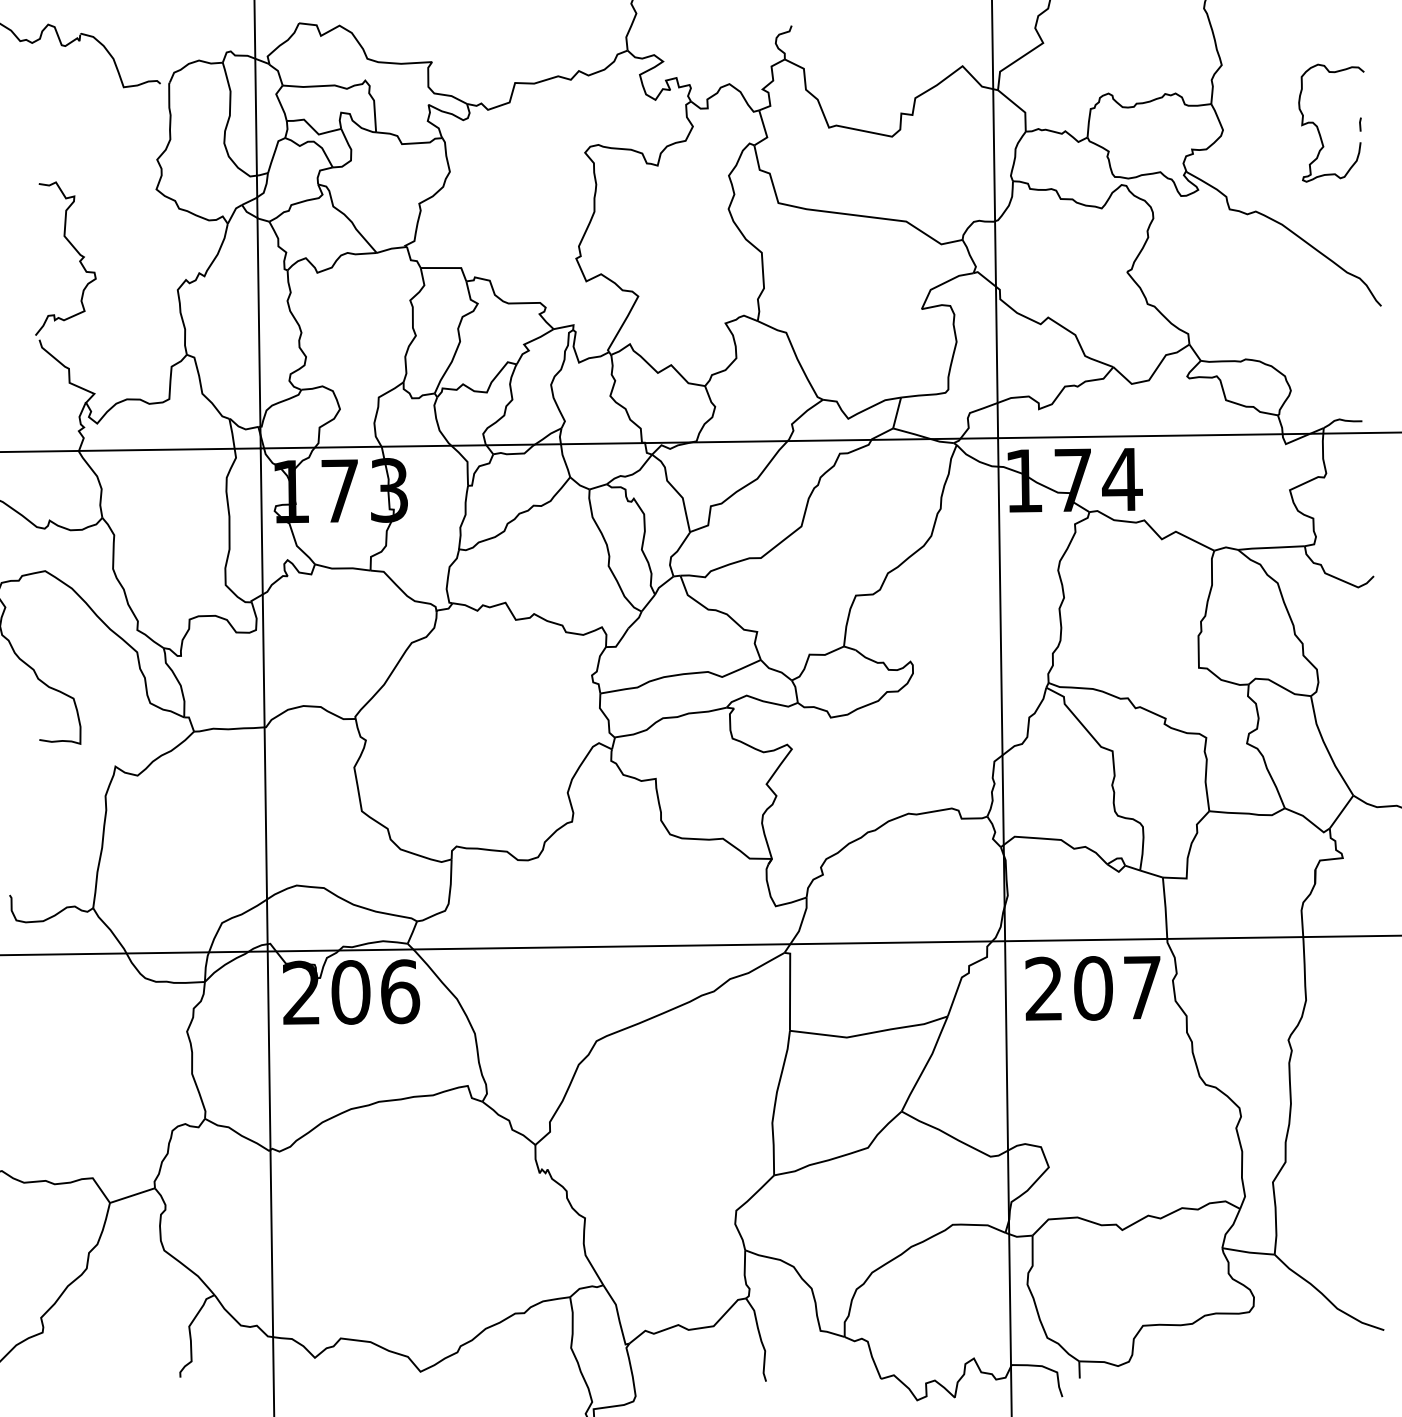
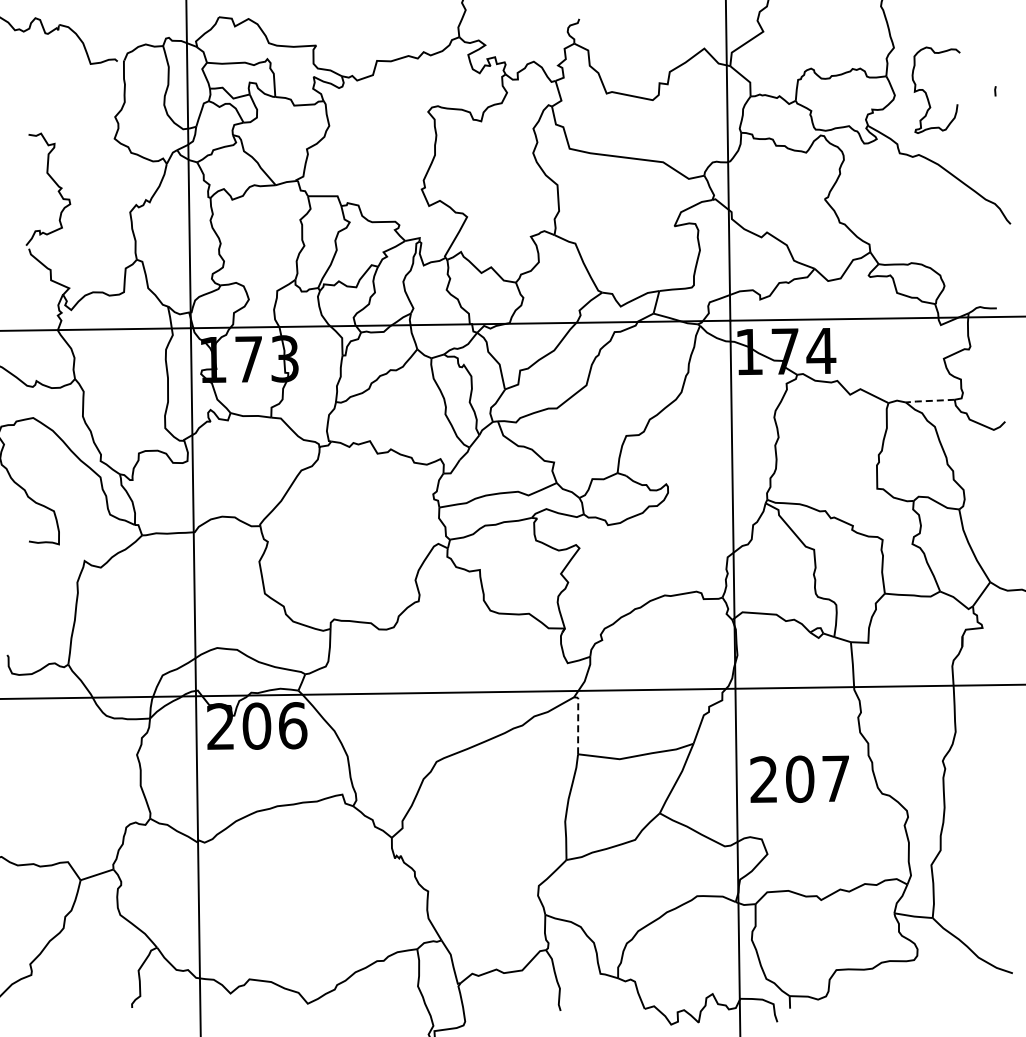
curve: (1319, 128) -> (927, 94), moved
line: (1270, 547) -> (929, 400), solid -> dashed
line: (790, 987) -> (578, 722), solid -> dashed
text: (1092, 987) -> (799, 778), moved

